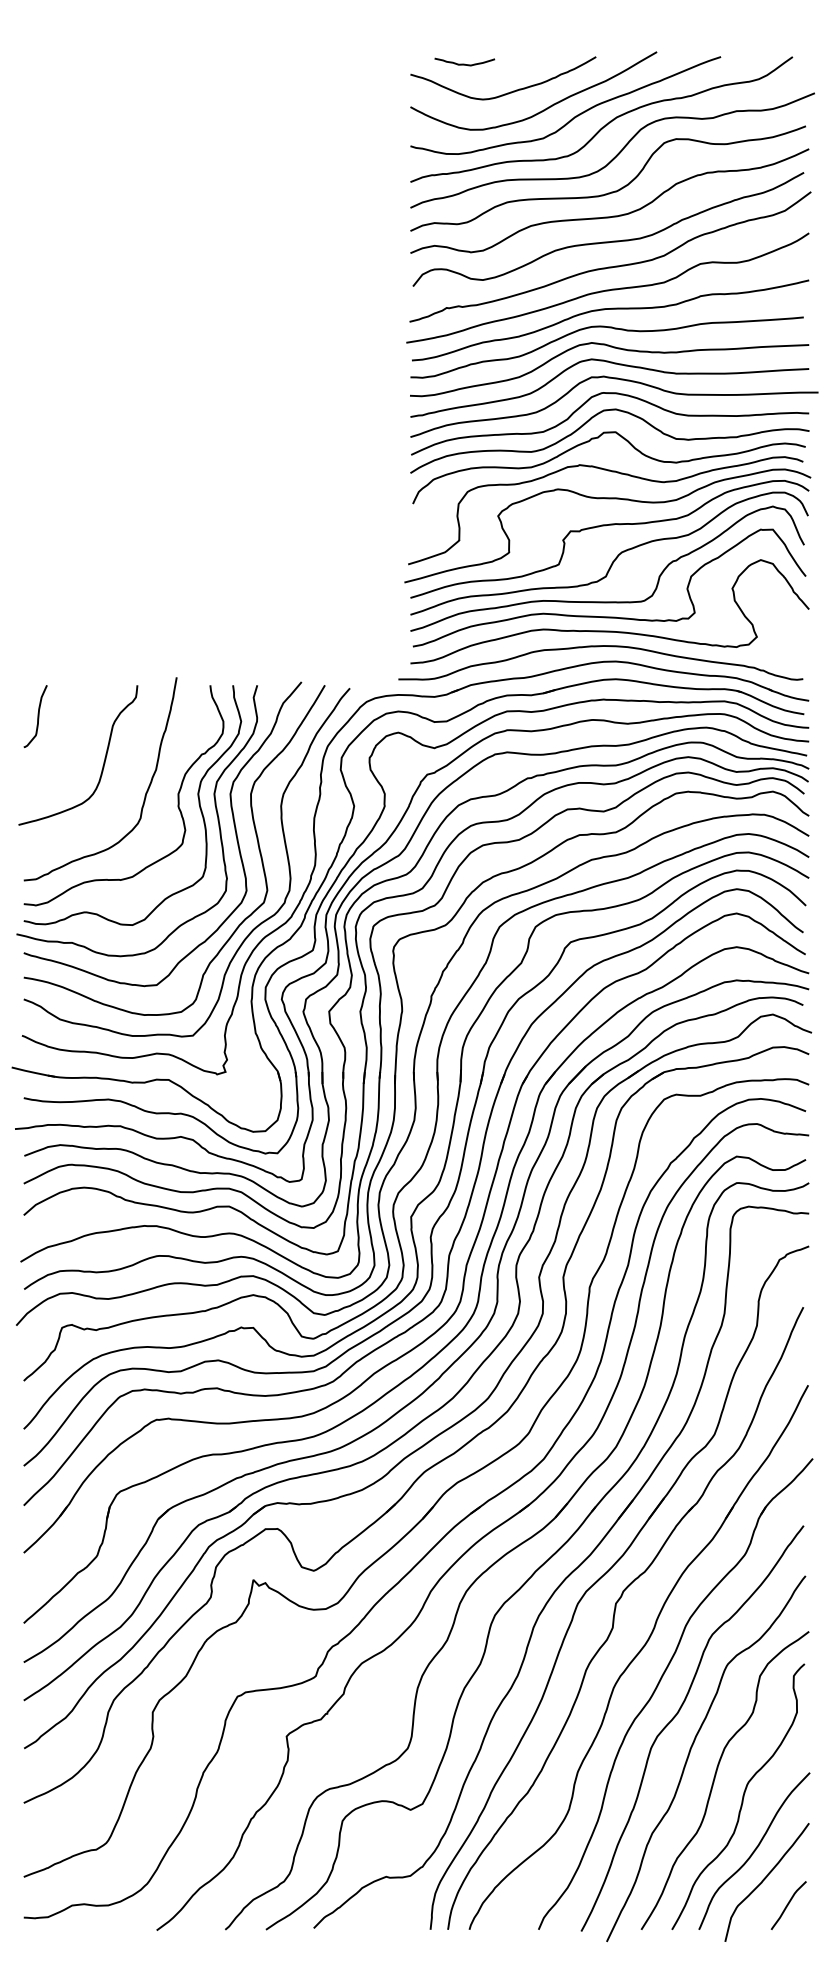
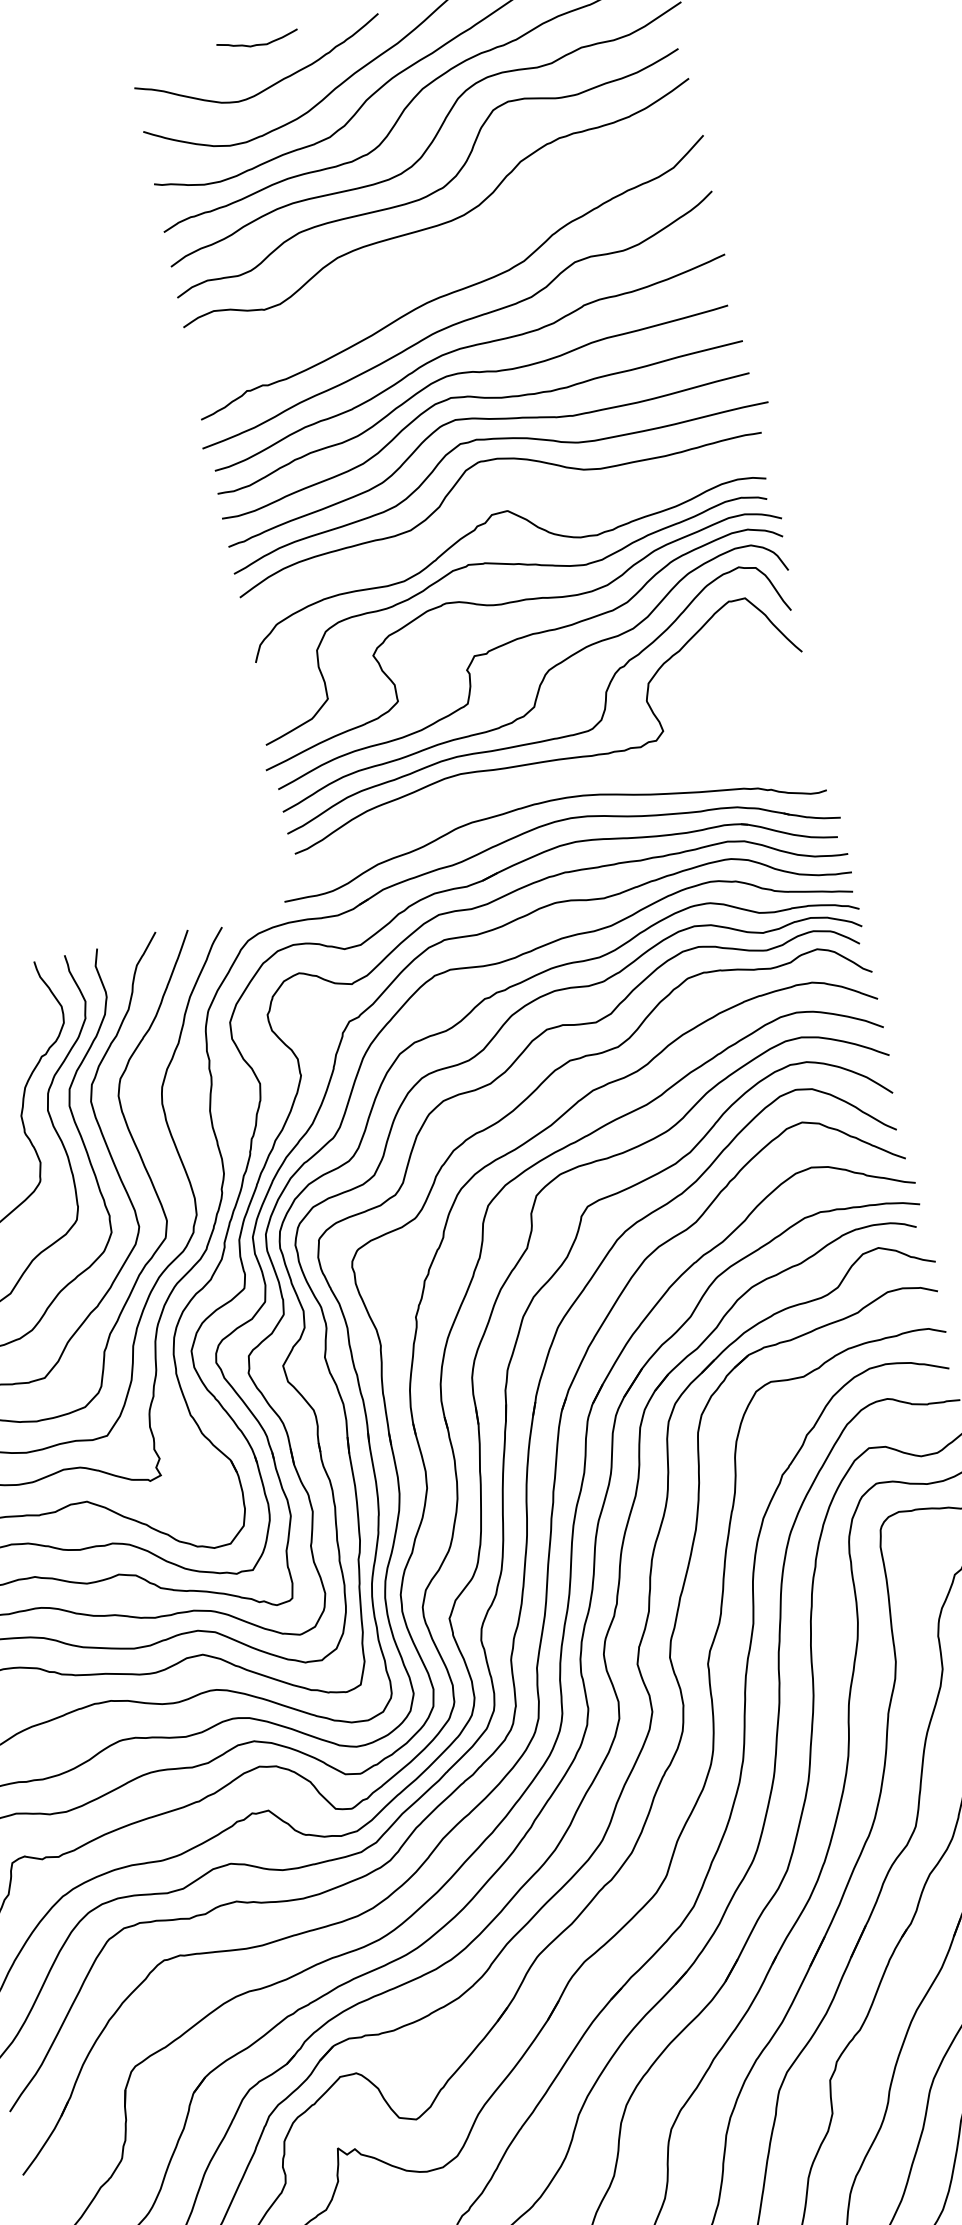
curve: (464, 63) -> (257, 43), moved
curve: (612, 240) -> (450, 255), removed
curve: (594, 417) -> (475, 497), removed
curve: (609, 630) -> (553, 778), removed

